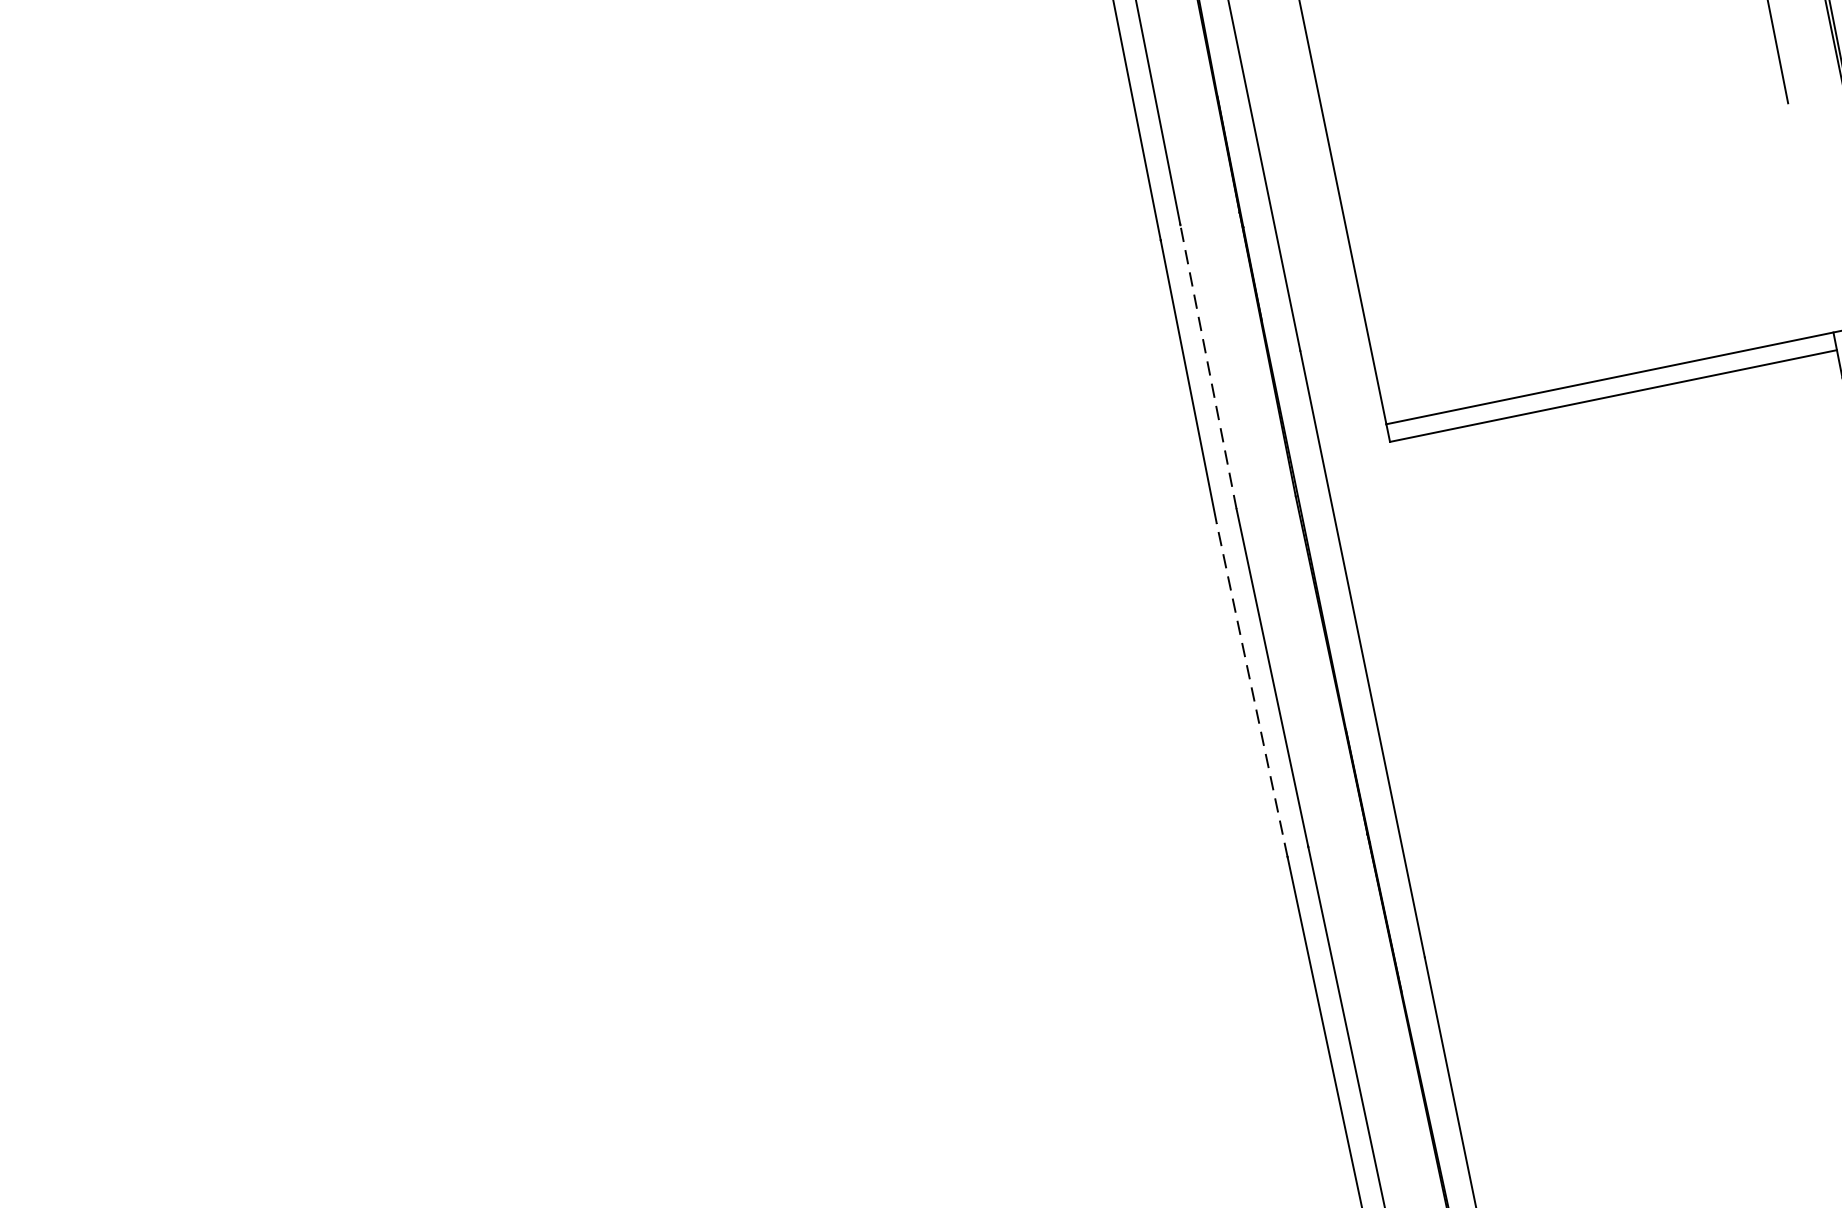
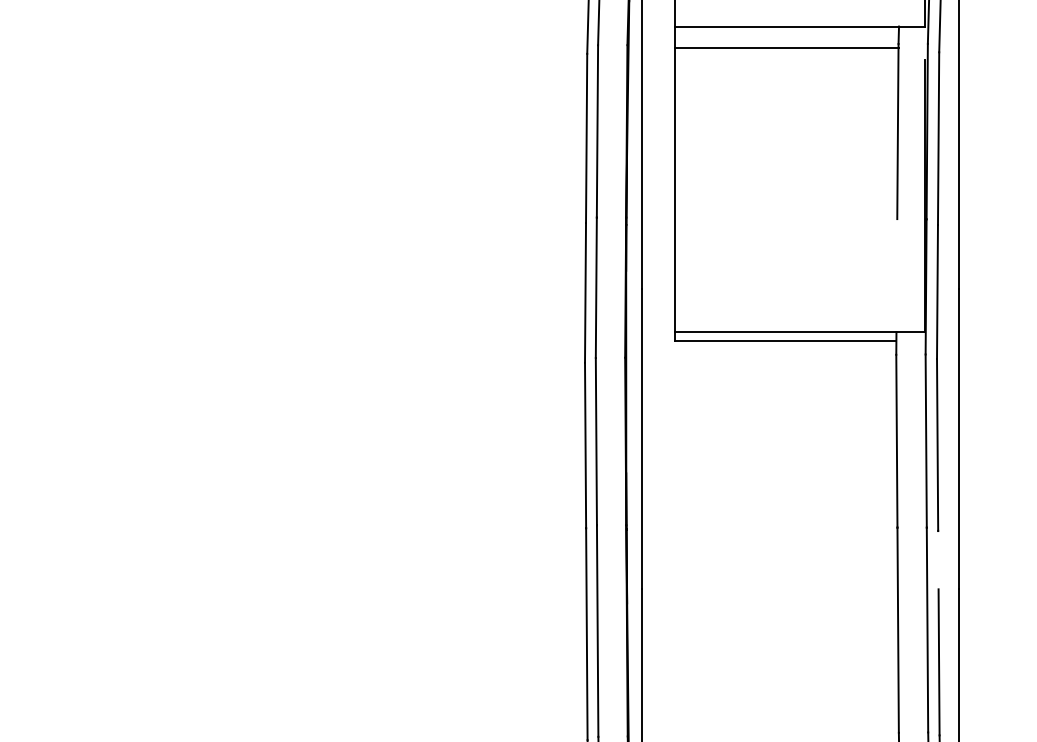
line: (1208, 366) -> (596, 287), dashed -> solid
line: (1251, 690) -> (585, 445), dashed -> solid

